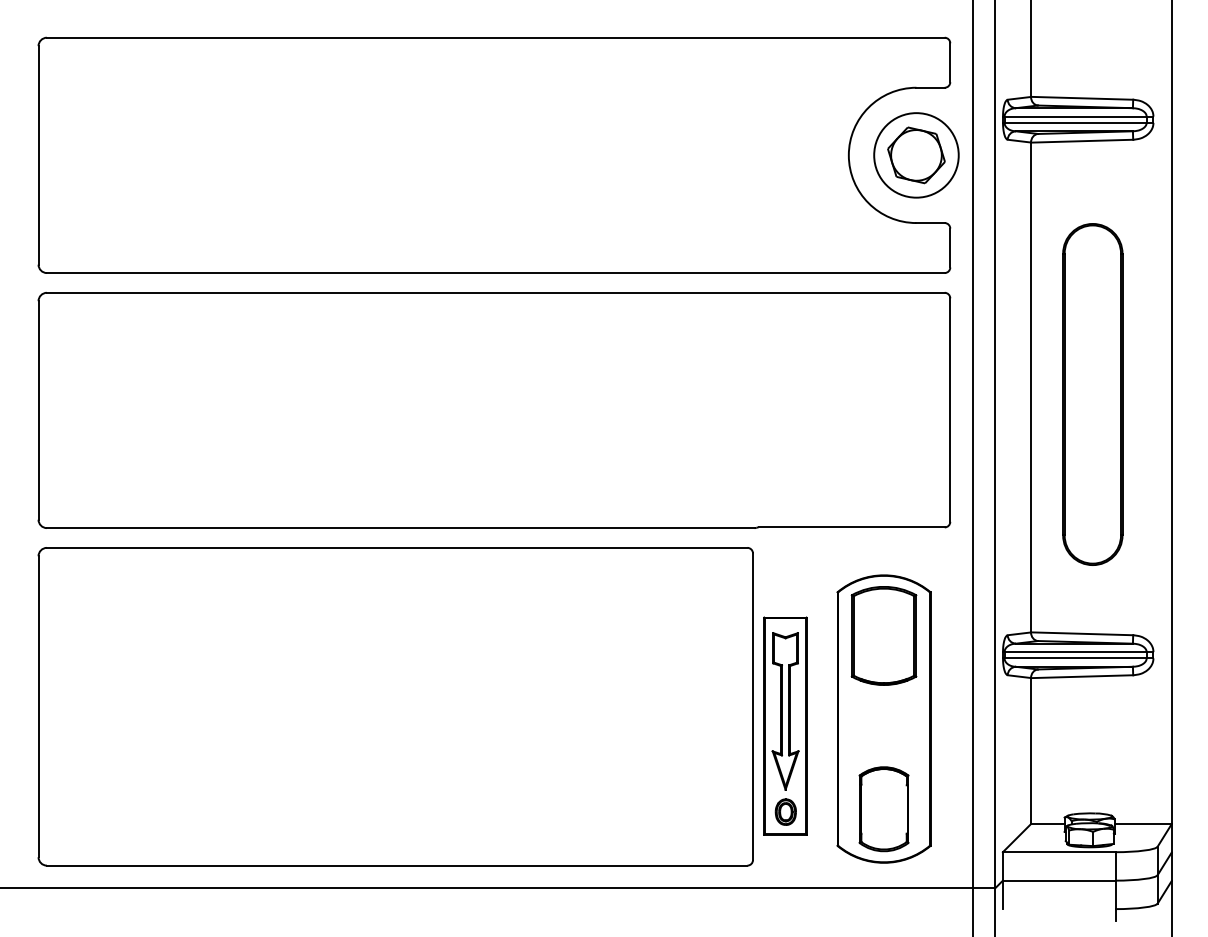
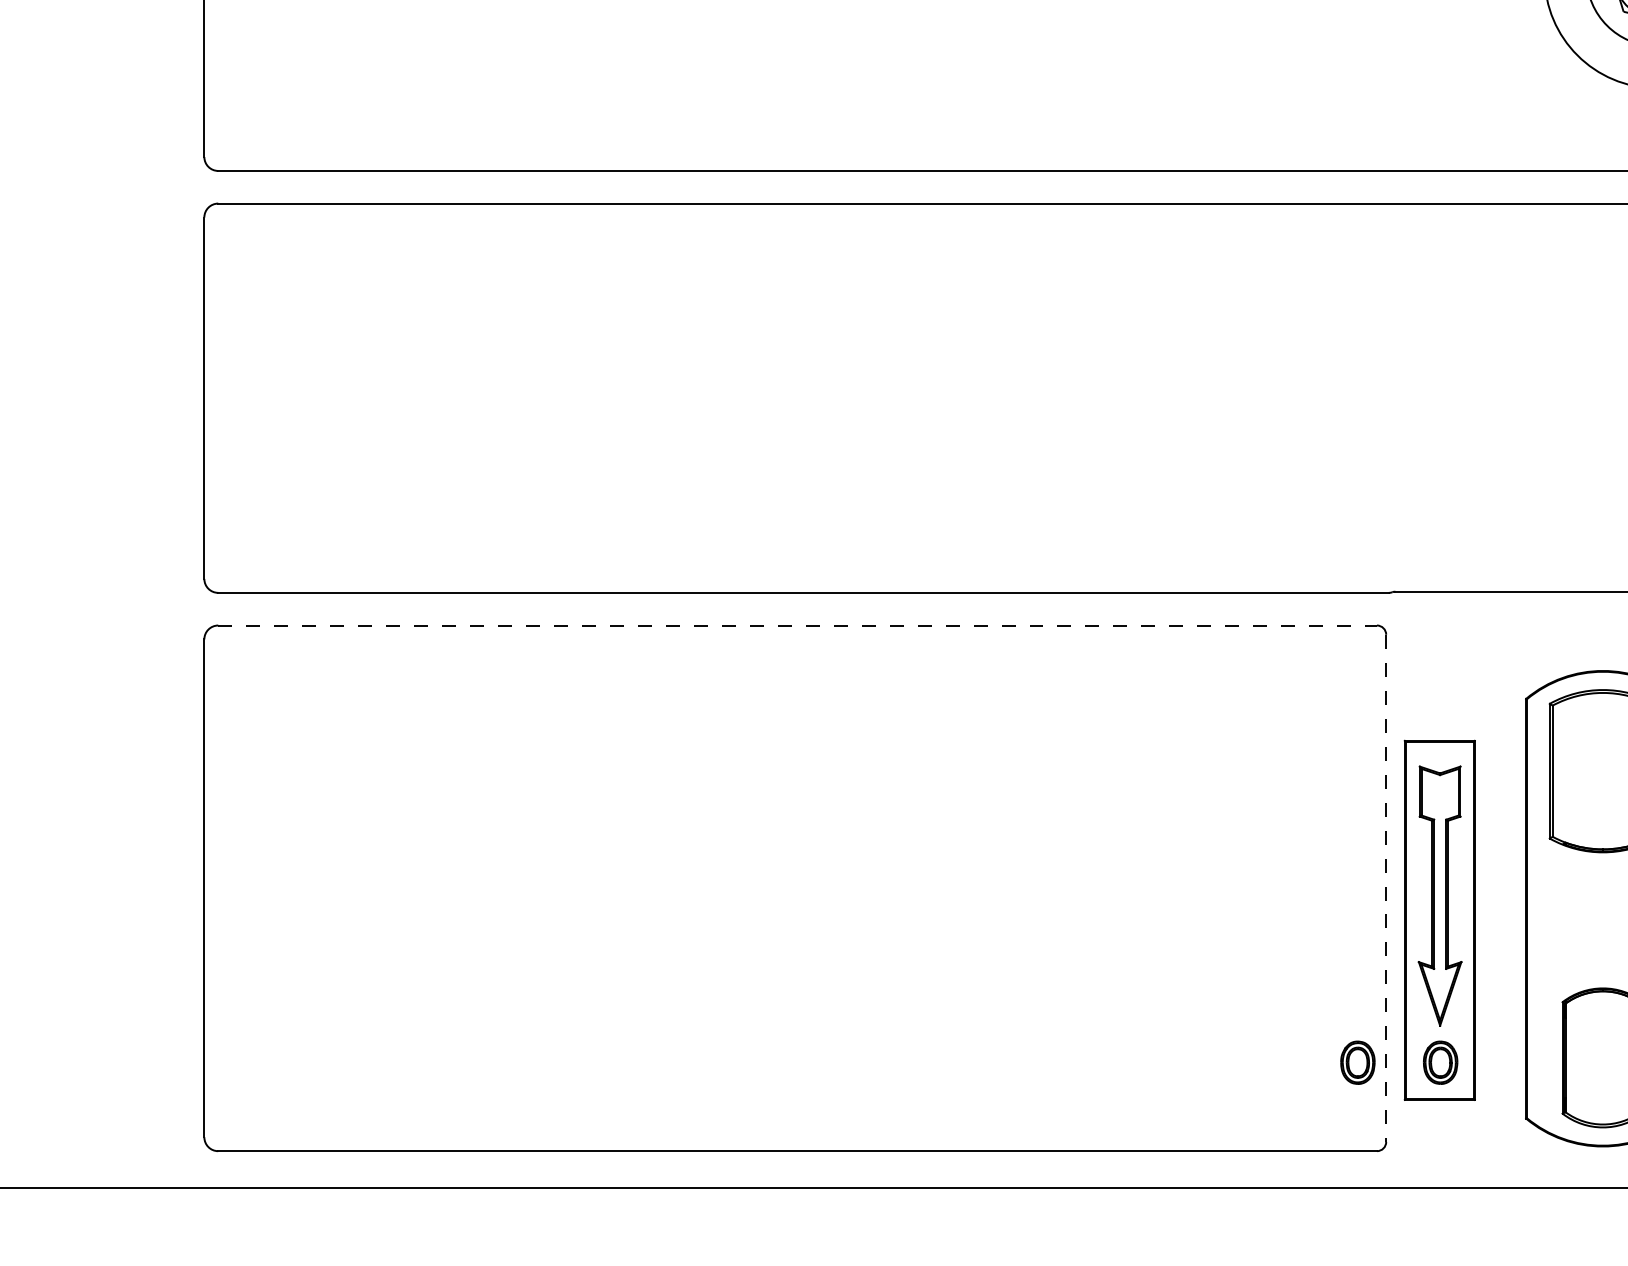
line: (397, 547) -> (798, 624), solid -> dashed
line: (753, 707) -> (1387, 889), solid -> dashed
part: (735, 811) -> (1357, 1061), added

